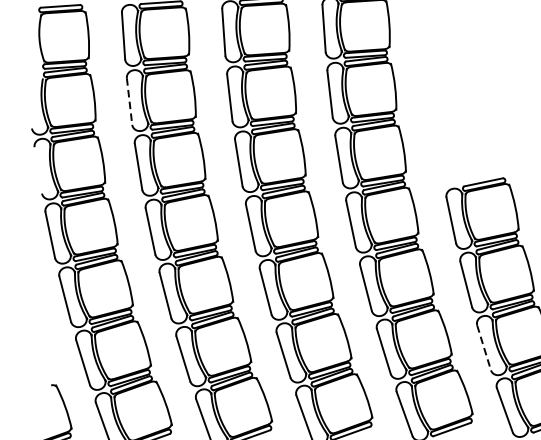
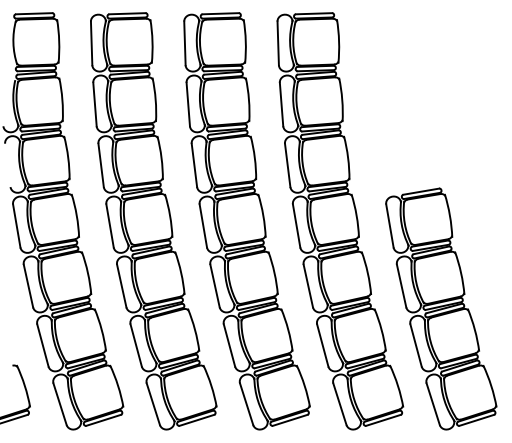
line: (129, 101) -> (94, 104), dashed -> solid
line: (484, 347) -> (416, 345), dashed -> solid

